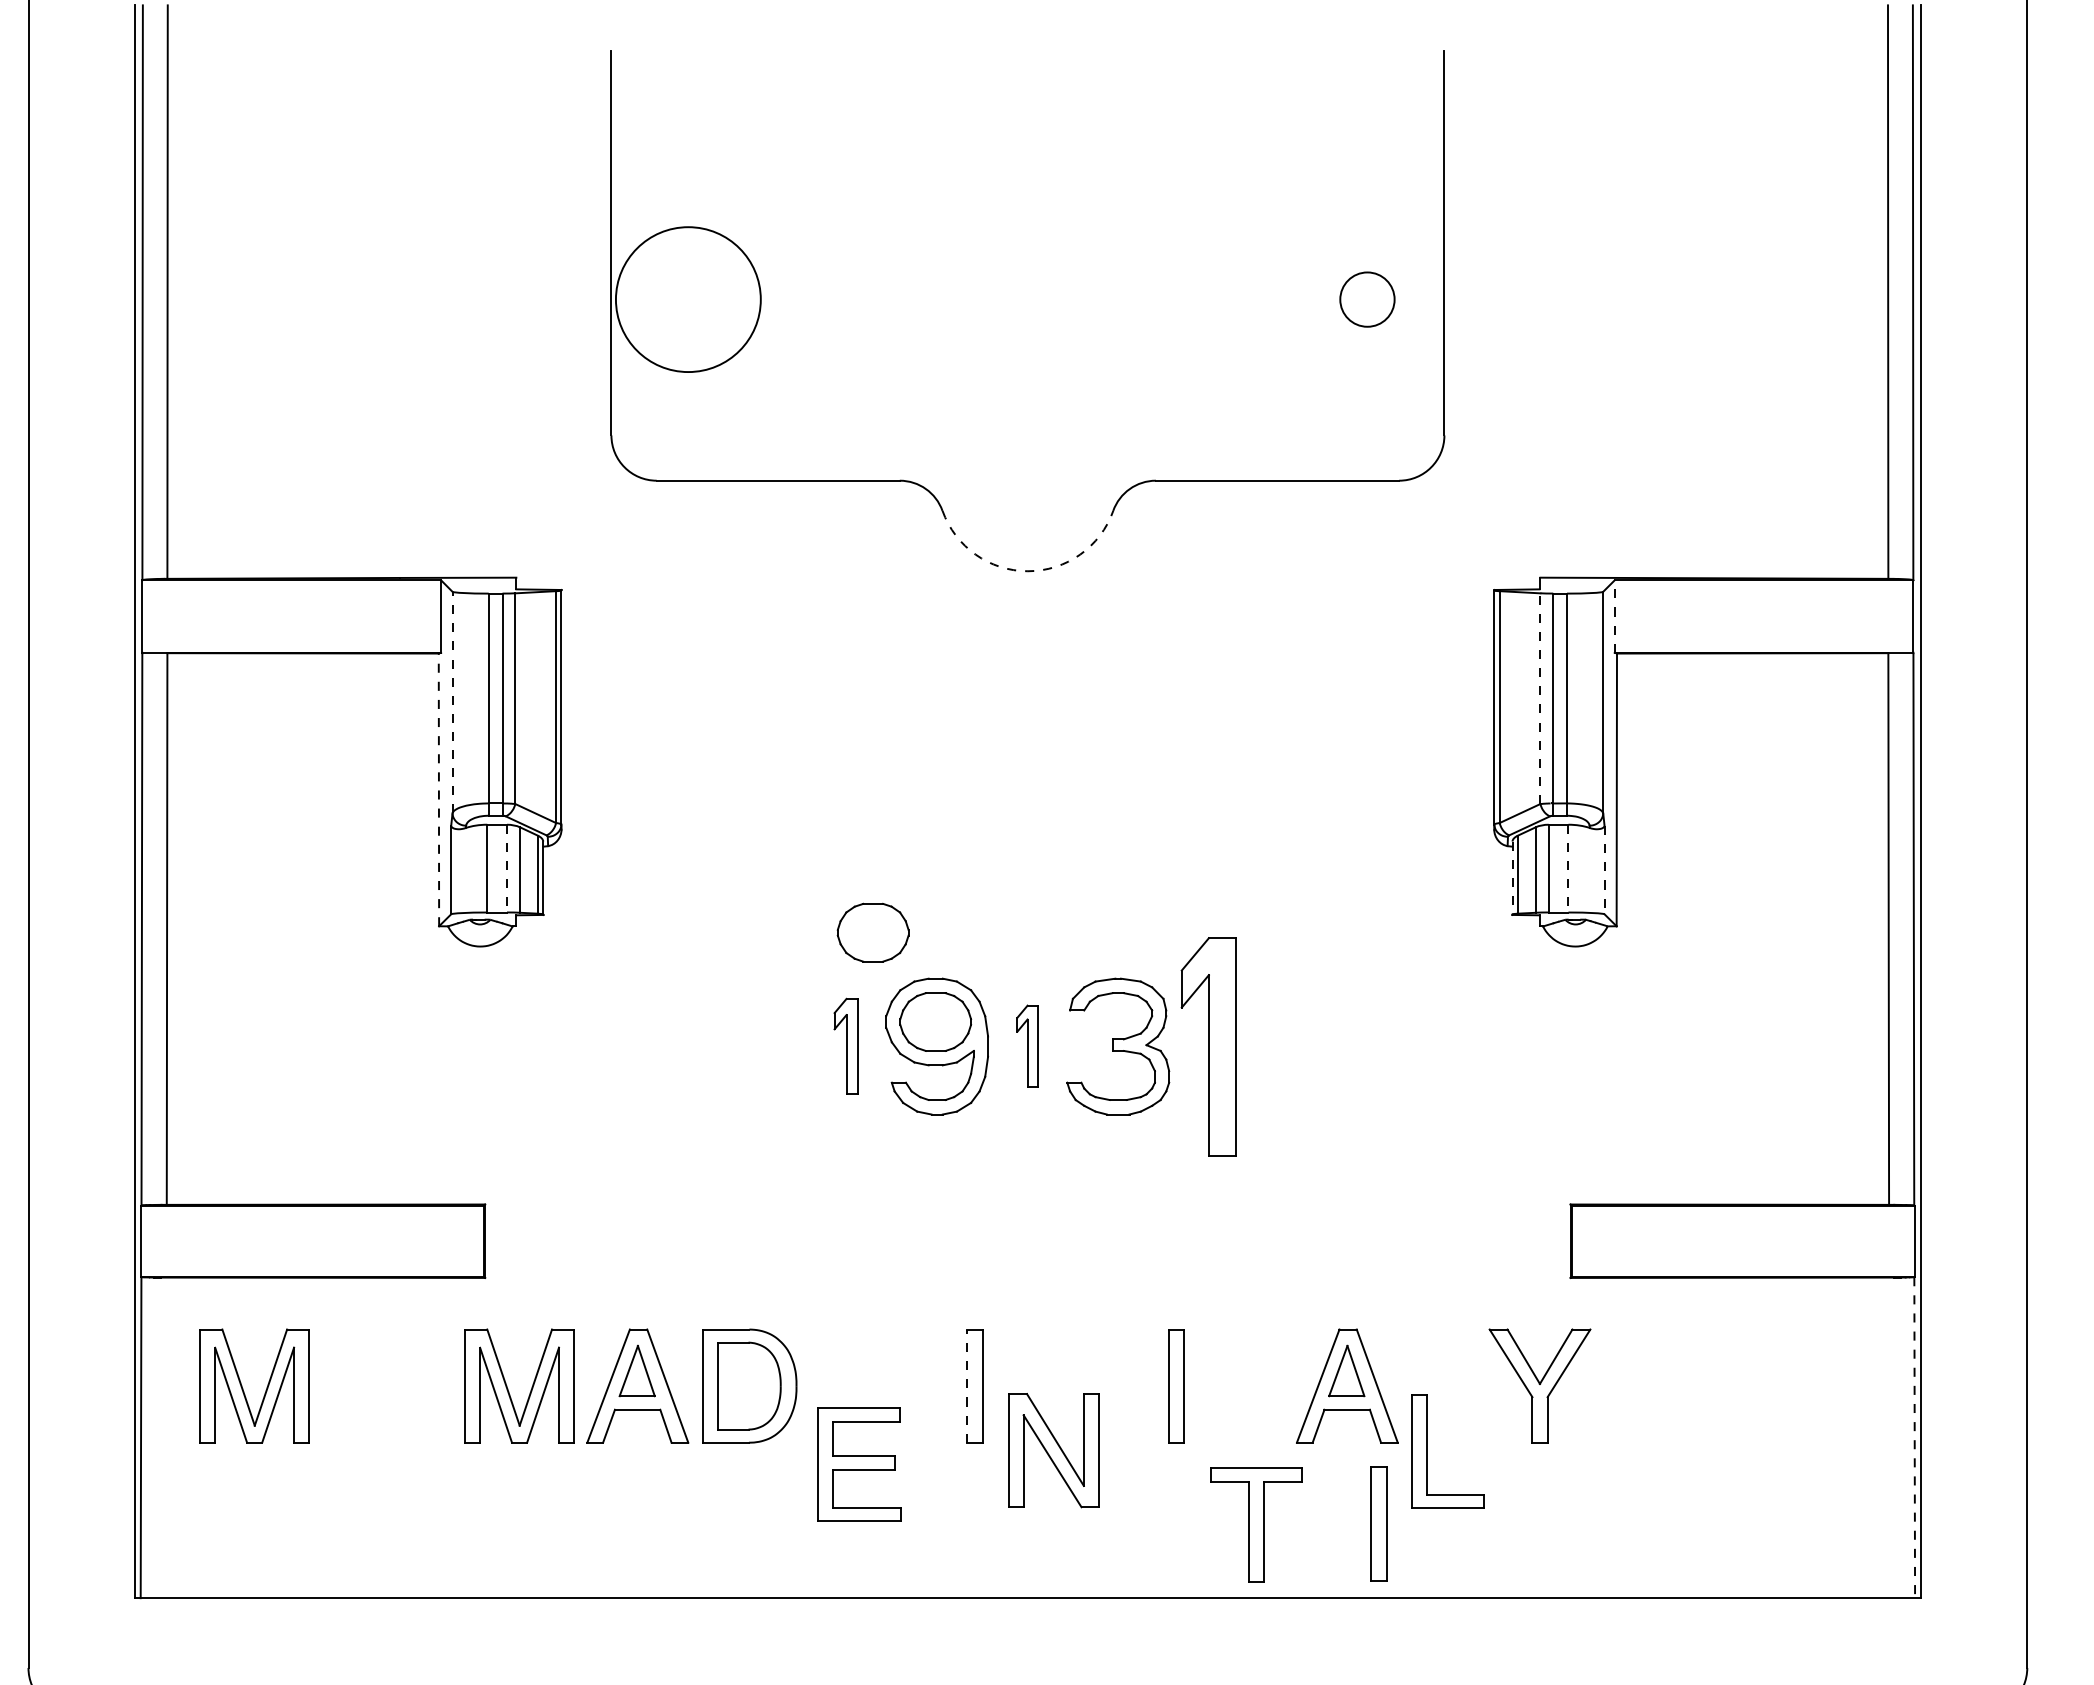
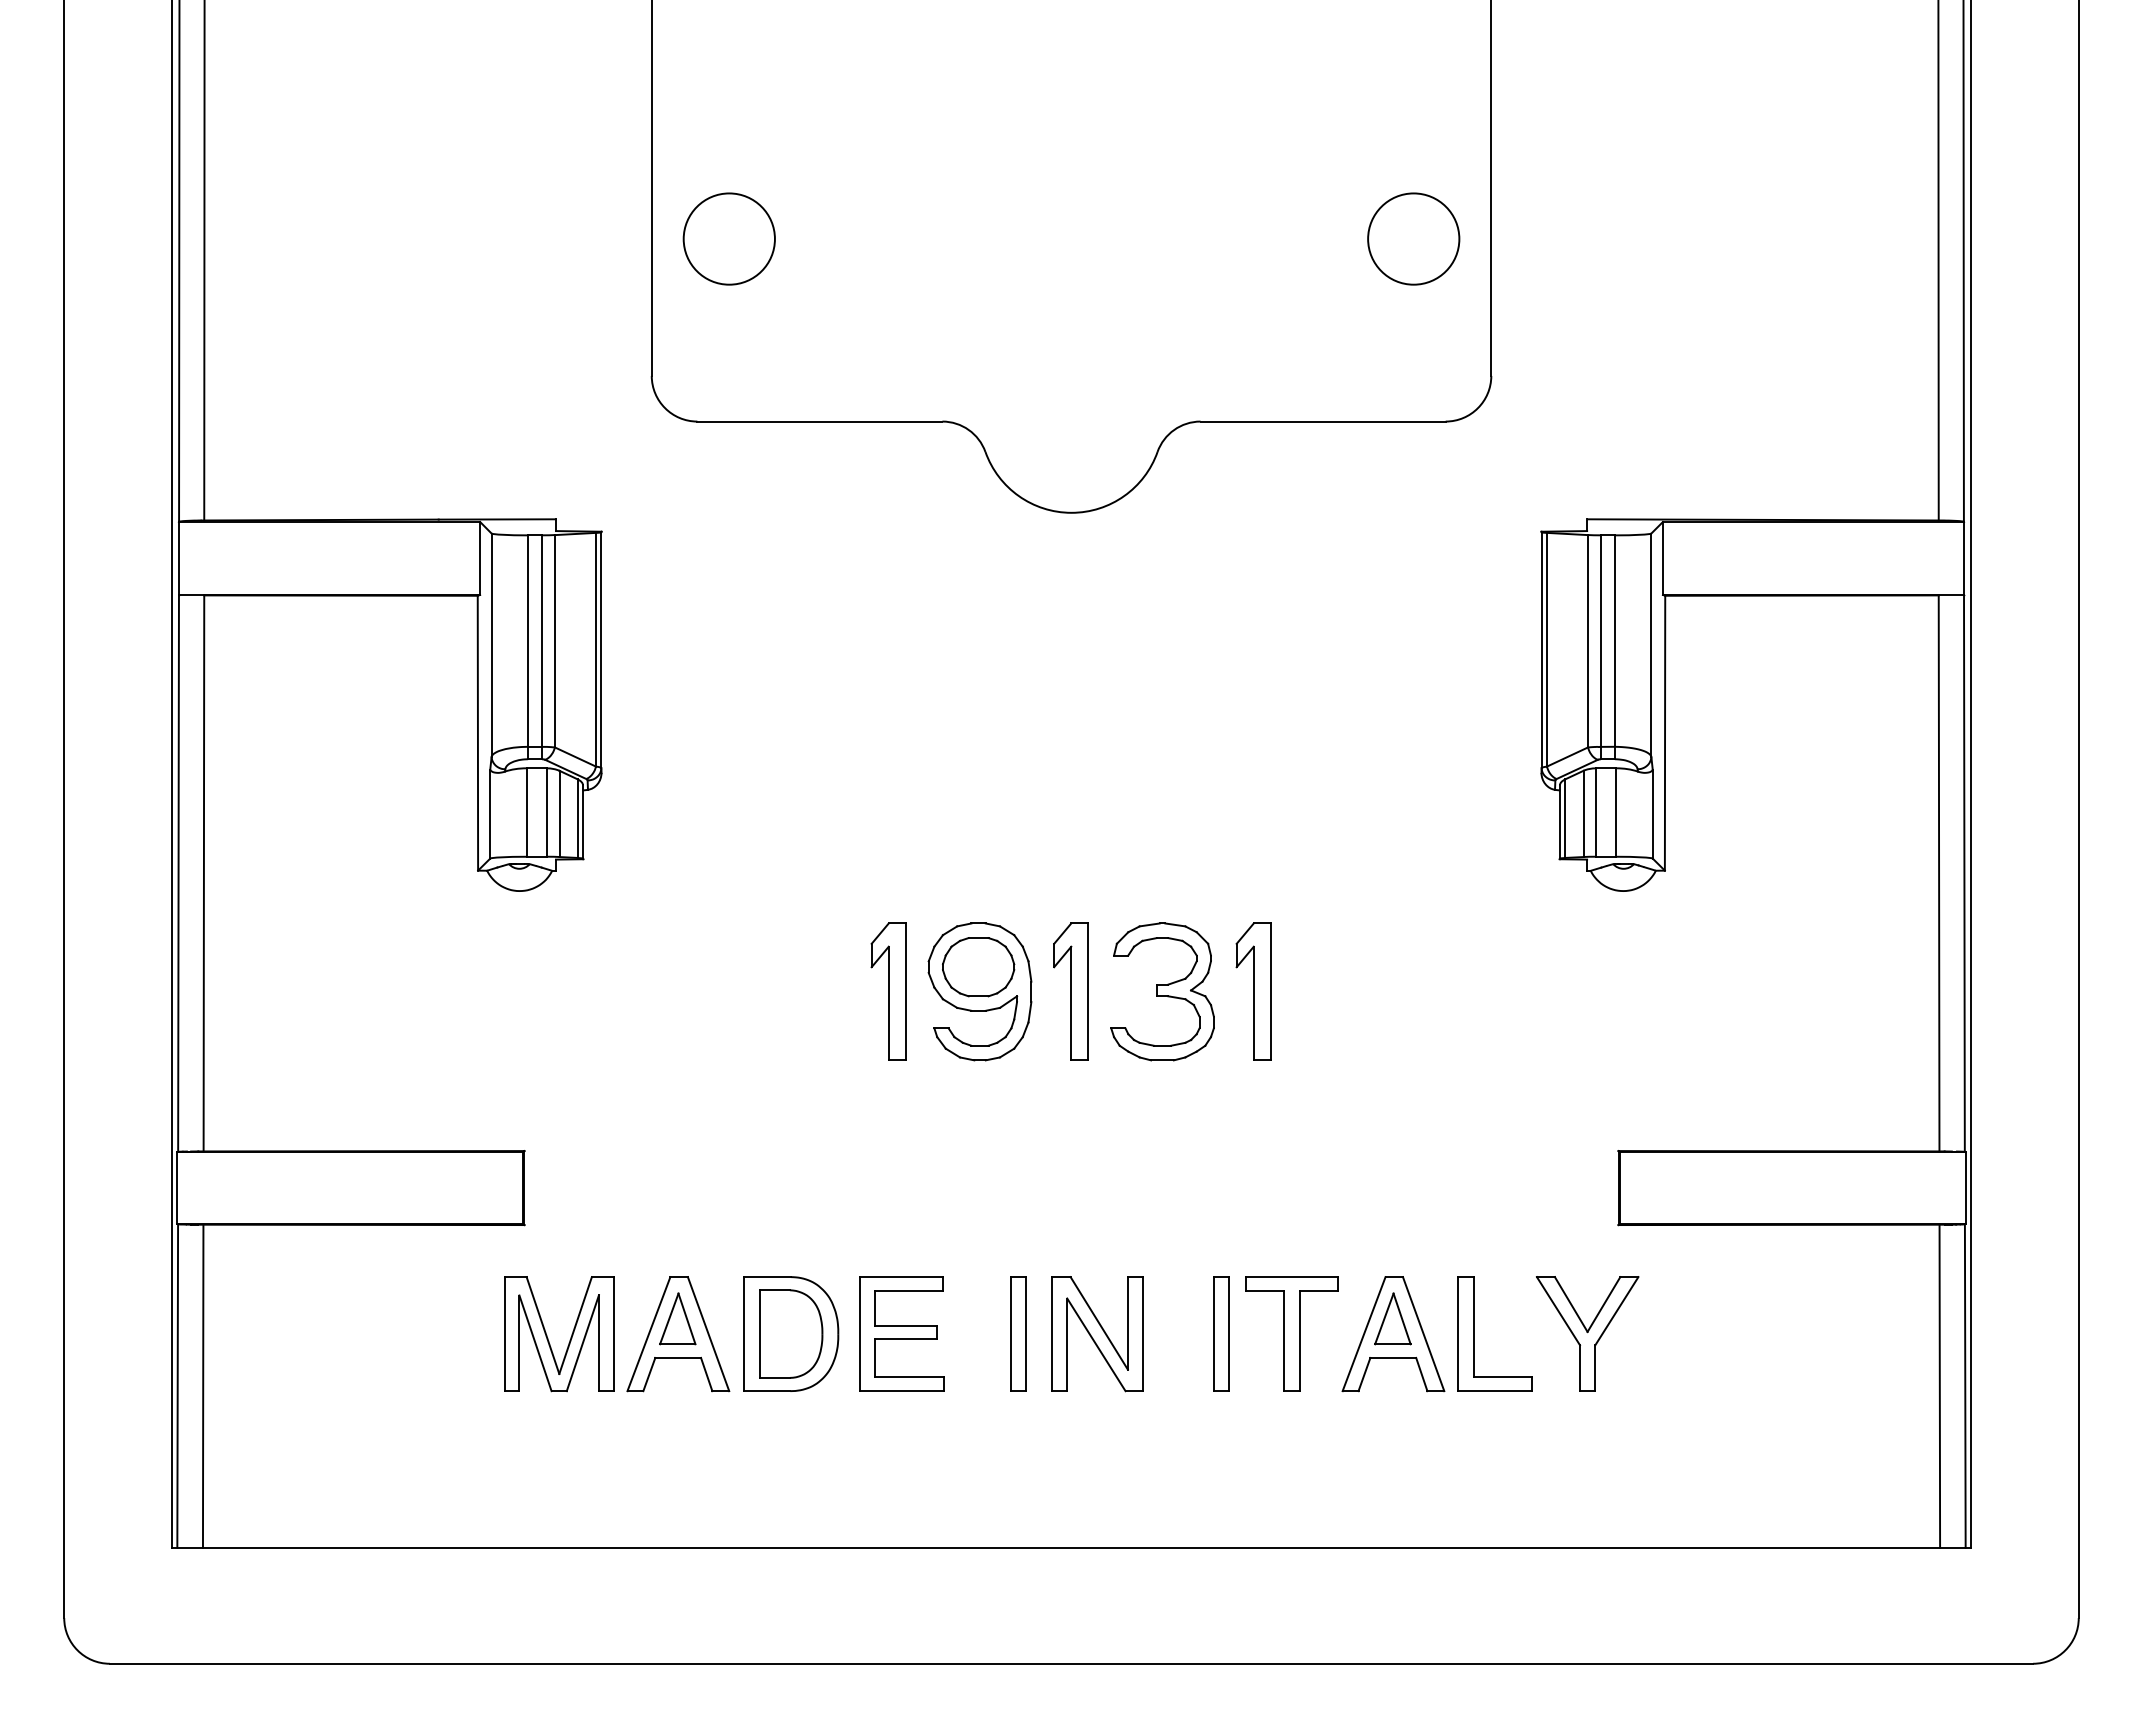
circle: (687, 299) -> (728, 238), size x0.62
circle: (1367, 299) -> (1413, 238), size x1.67
arc: (1027, 570) -> (1071, 512), dashed -> solid
line: (1614, 616) -> (1662, 558), dashed -> solid
line: (1540, 697) -> (1588, 640), dashed -> solid
line: (452, 702) -> (491, 645), dashed -> solid
line: (438, 789) -> (477, 732), dashed -> solid
line: (506, 869) -> (546, 813), dashed -> solid
line: (1568, 869) -> (1616, 813), dashed -> solid
line: (1604, 870) -> (1652, 814), dashed -> solid
line: (1512, 877) -> (1559, 821), dashed -> solid
part: (873, 933) -> (915, 877), removed
part: (846, 1046) -> (888, 991), size x1.43
part: (1026, 1046) -> (1070, 991), size x1.67
part: (1208, 1046) -> (1253, 991), size x0.62
line: (967, 1385) -> (1010, 1333), dashed -> solid
part: (265, 1389) -> (303, 1337), removed
line: (165, 1437) -> (202, 1385), added
line: (1889, 1437) -> (1939, 1385), added
line: (1914, 1438) -> (1965, 1386), dashed -> solid
part: (1053, 1451) -> (1097, 1334), moved
part: (1427, 1451) -> (1474, 1333), moved
part: (859, 1463) -> (901, 1333), moved
part: (1379, 1523) -> (1425, 1472), removed
part: (1256, 1524) -> (1291, 1333), moved

